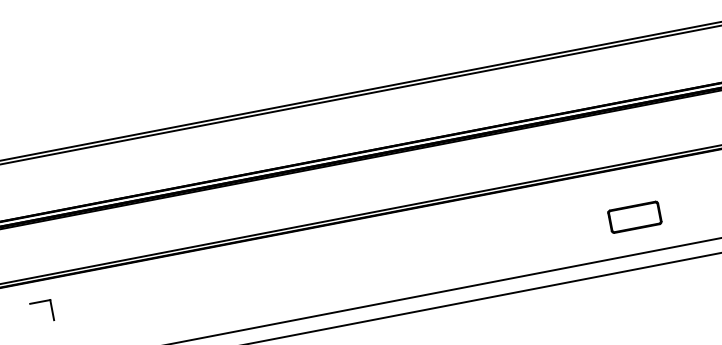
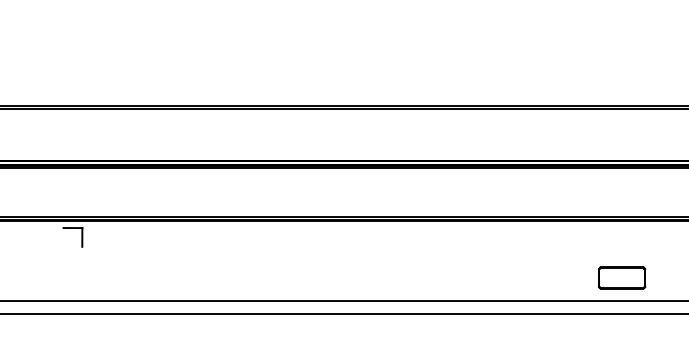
part: (635, 216) -> (622, 277), moved
part: (39, 302) -> (72, 228), moved

